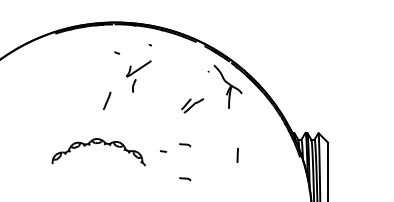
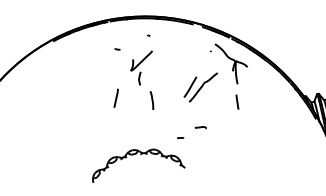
part: (192, 105) -> (200, 87), size x1.67
line: (141, 109) -> (151, 100), added
part: (98, 143) -> (134, 154), moved
line: (237, 154) -> (237, 101), moved
curve: (185, 179) -> (207, 161), removed

